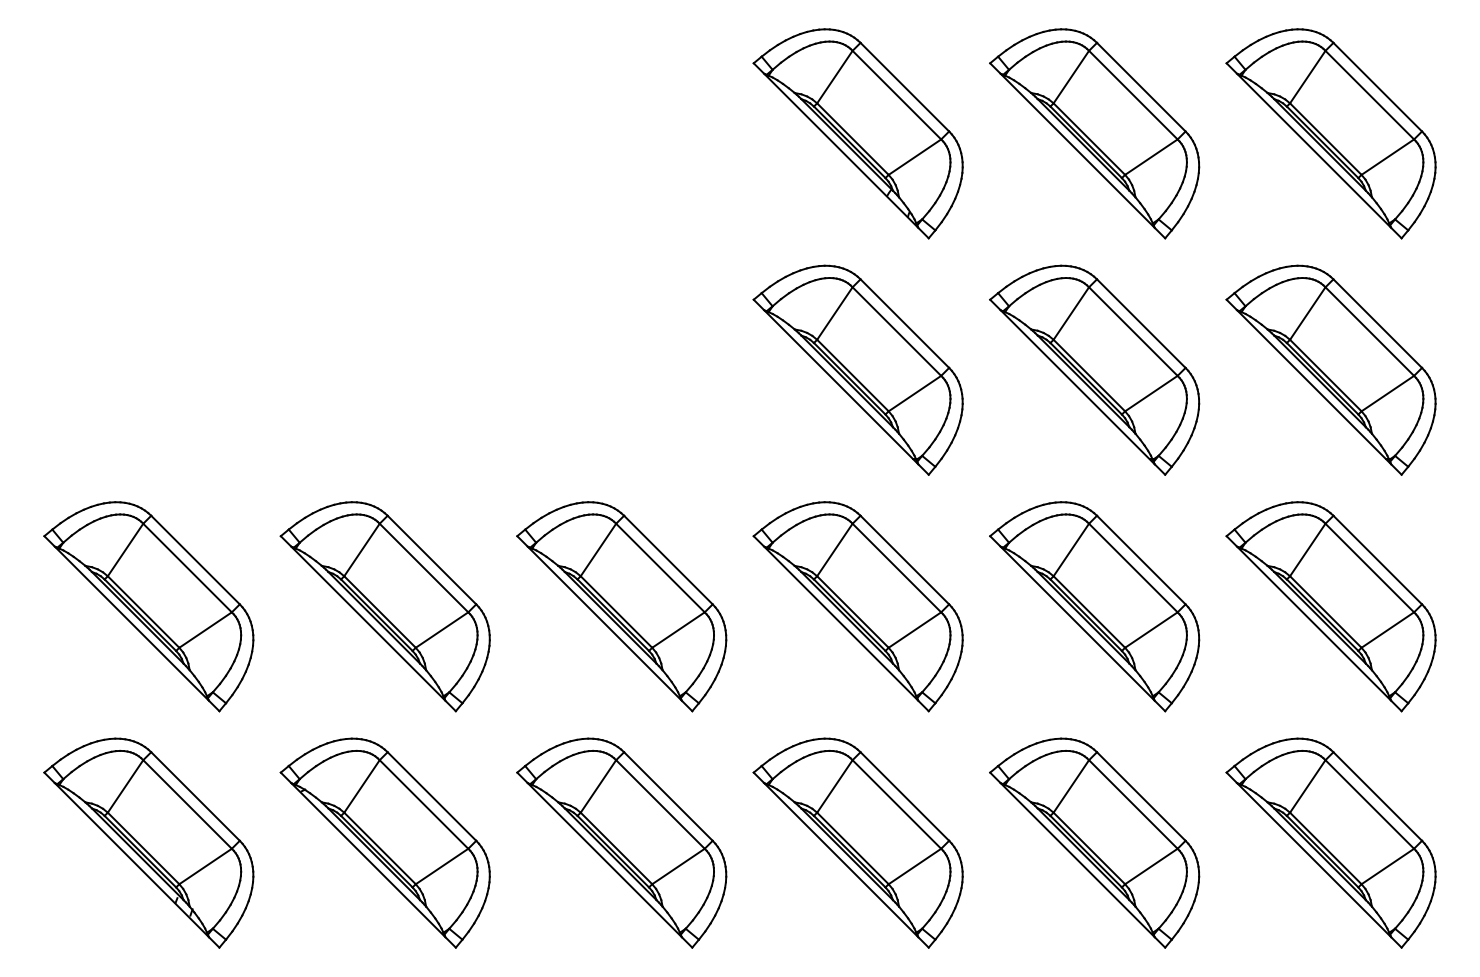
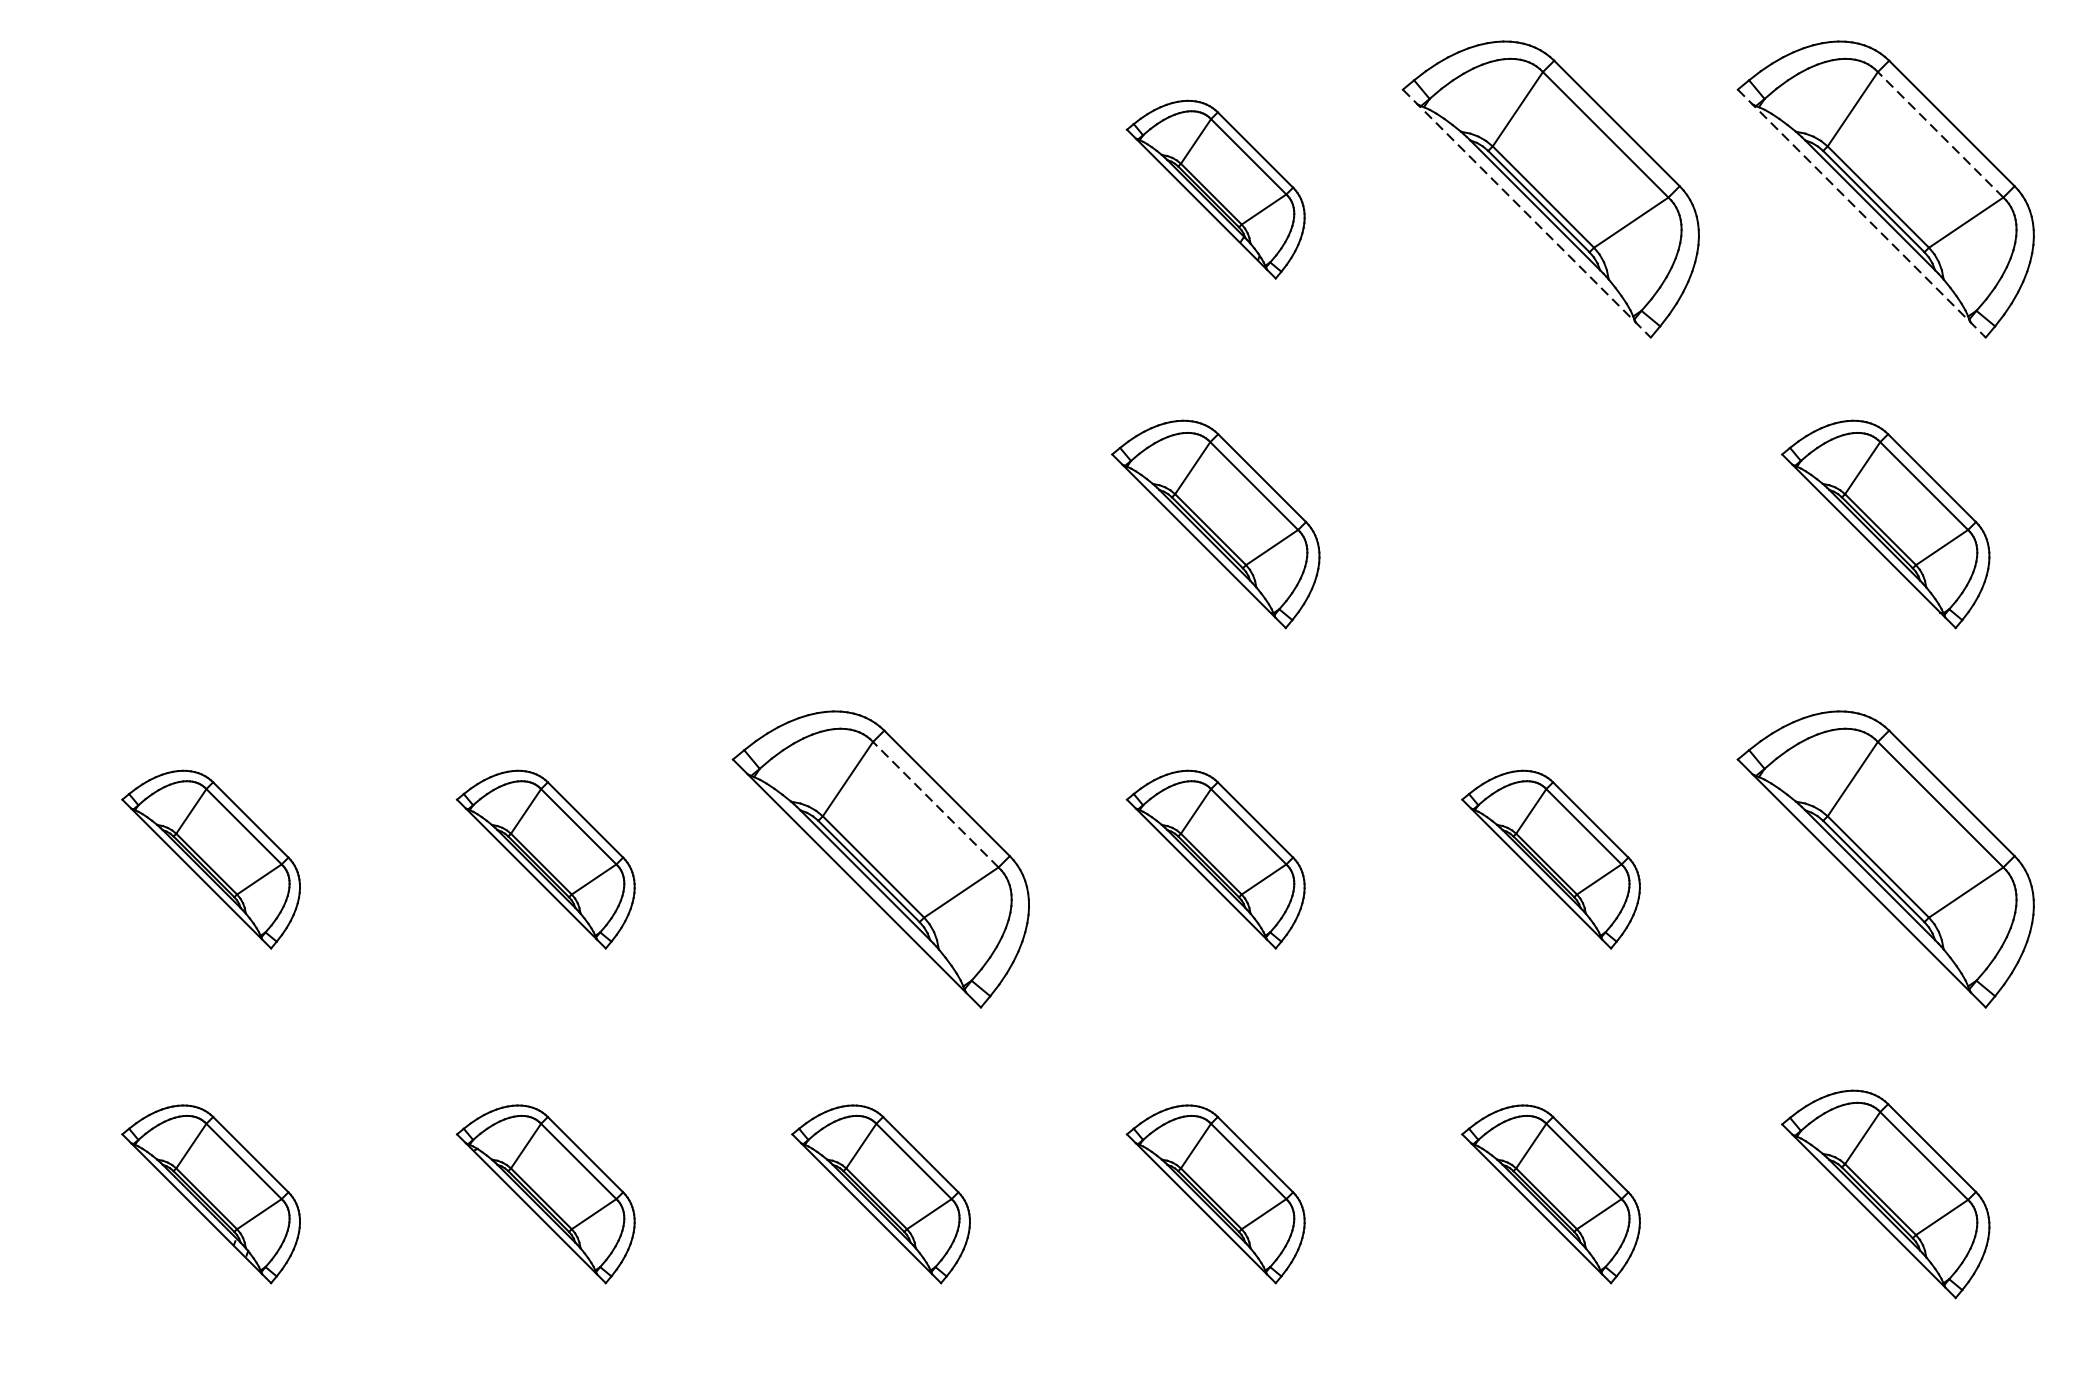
line: (1369, 95) -> (1940, 135), solid -> dashed
part: (857, 133) -> (1214, 189), size x0.6
line: (1077, 150) -> (1526, 213), solid -> dashed
line: (1314, 150) -> (1862, 213), solid -> dashed
part: (857, 369) -> (1214, 523), size x0.7
part: (1094, 369) -> (1550, 523), removed
part: (1330, 369) -> (1885, 523), size x0.7
line: (660, 568) -> (935, 805), solid -> dashed
part: (148, 606) -> (210, 859), size x0.6
part: (384, 606) -> (544, 859), size x0.6
part: (857, 606) -> (1214, 859), size x0.6
part: (1094, 606) -> (1550, 859), size x0.6
part: (148, 842) -> (210, 1193), size x0.6
part: (384, 842) -> (544, 1193), size x0.6
part: (621, 842) -> (880, 1193), size x0.6
part: (857, 842) -> (1214, 1193), size x0.6
part: (1094, 842) -> (1550, 1193), size x0.6
part: (1330, 842) -> (1885, 1193), size x0.7

